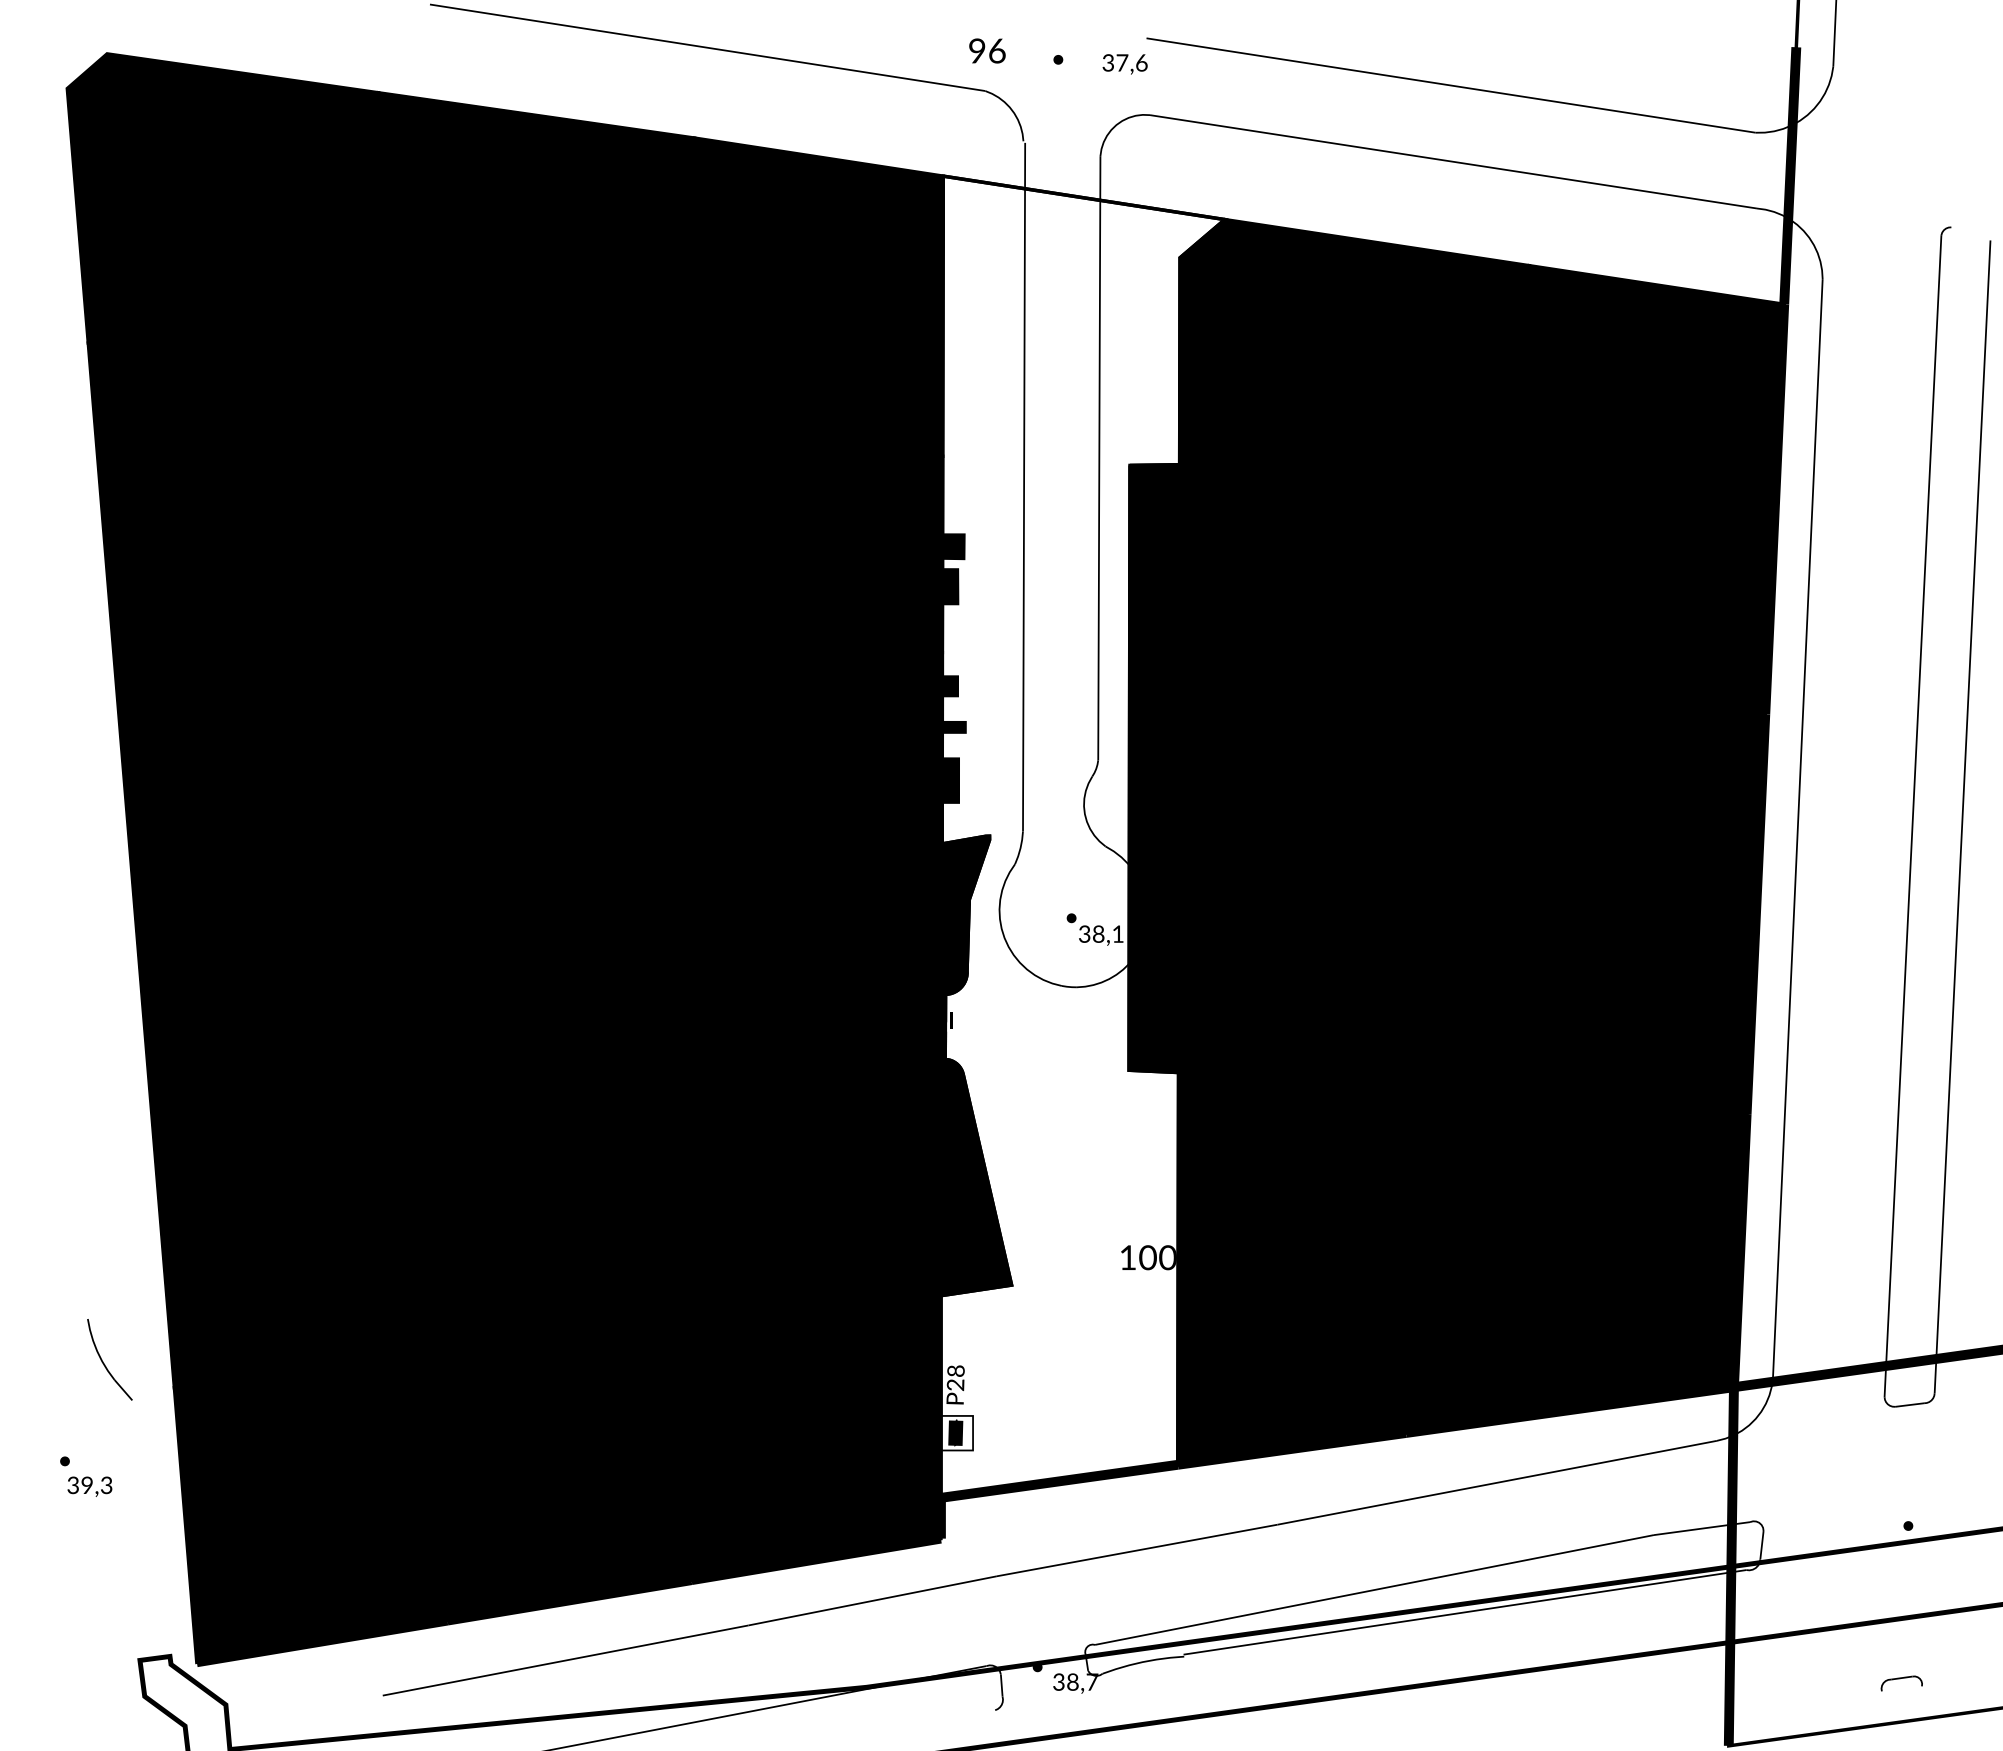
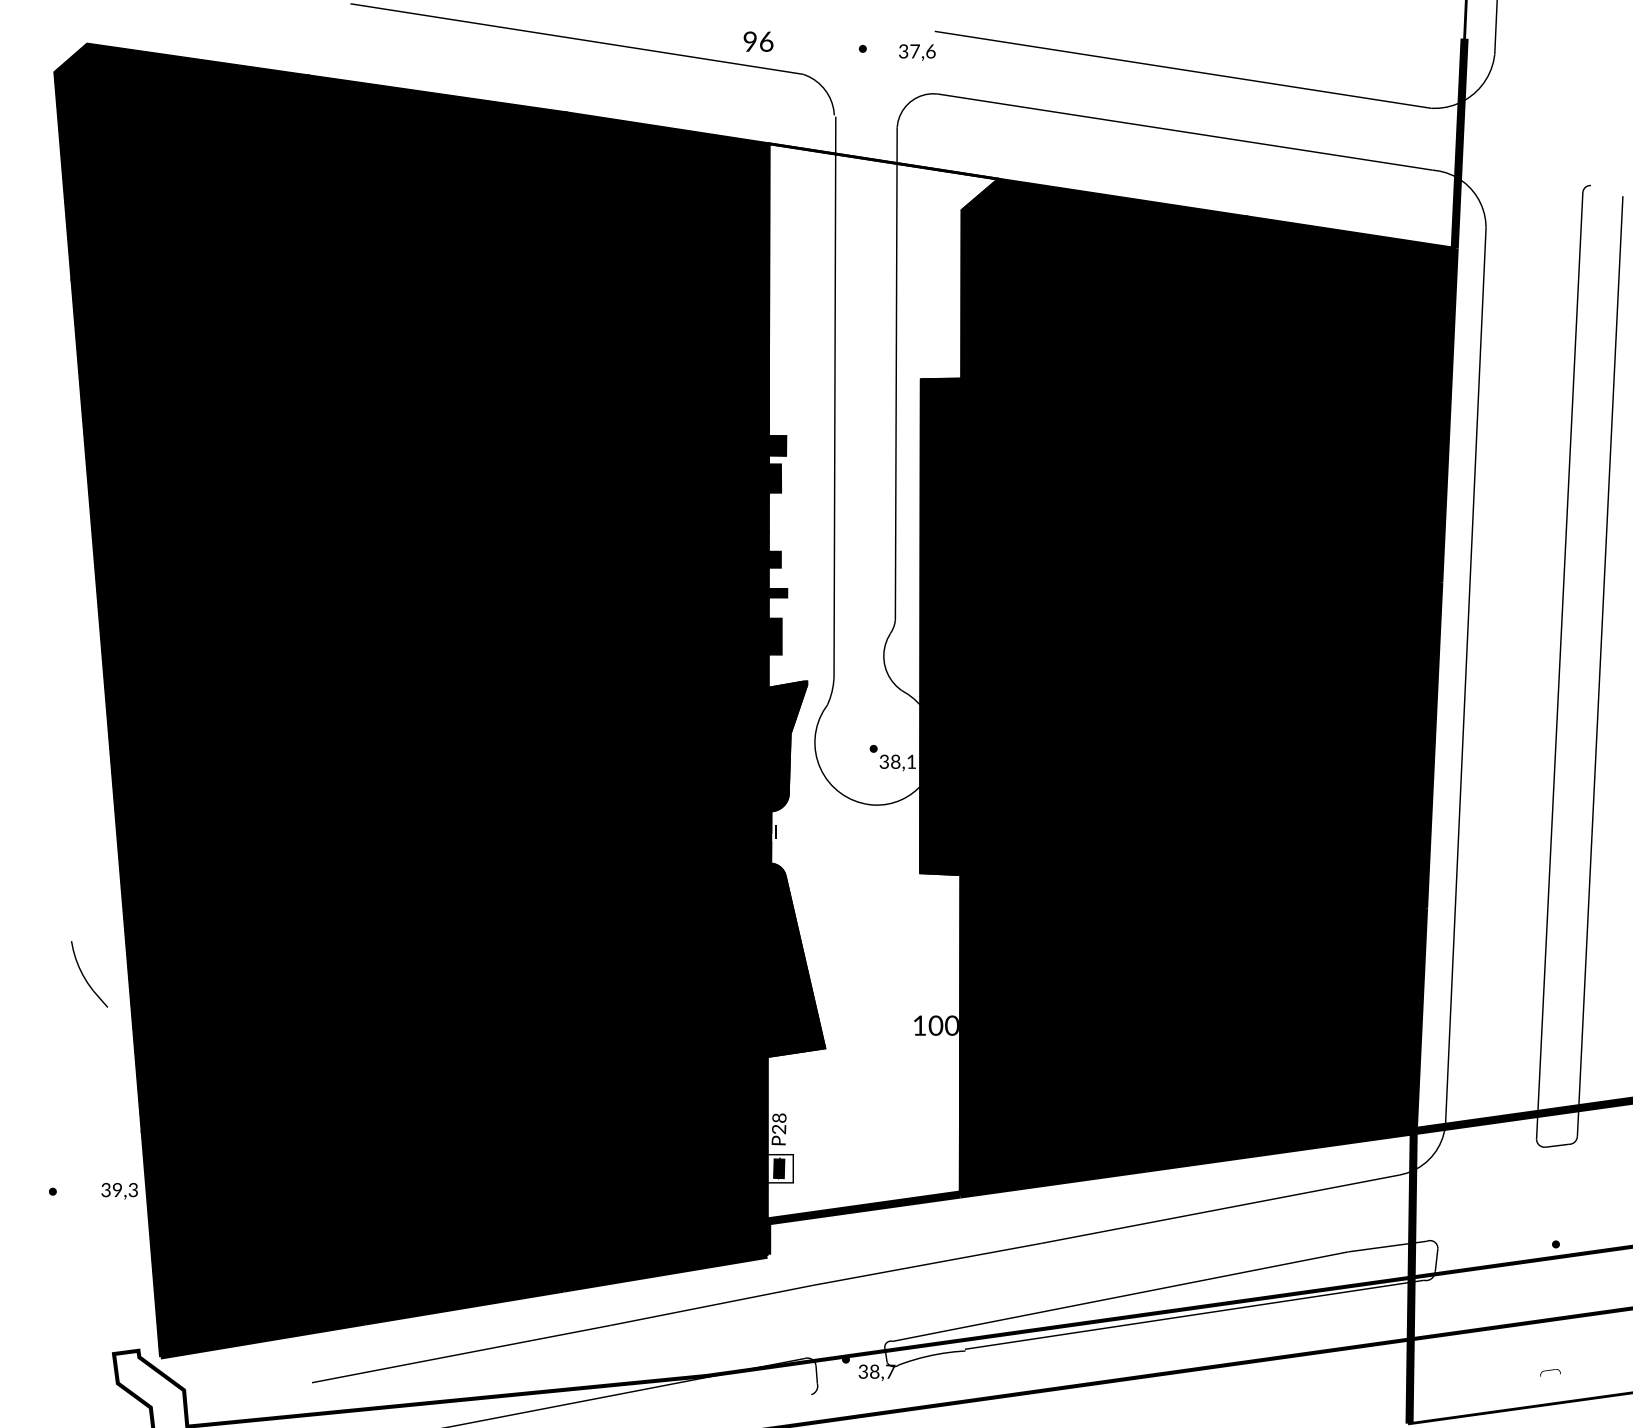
text: (987, 50) -> (758, 41), moved
part: (103, 1361) -> (84, 975), moved
text: (89, 1486) -> (119, 1191), moved
part: (1901, 1683) -> (1550, 1372), size x0.6

